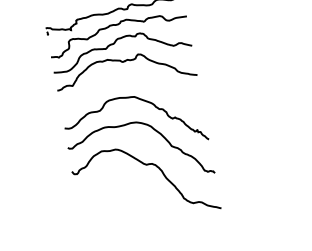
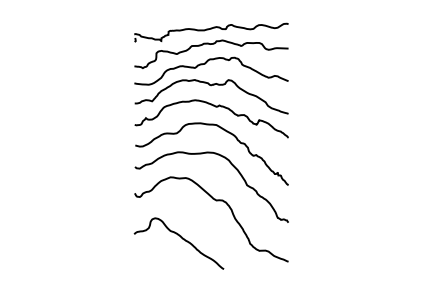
curve: (130, 81) -> (215, 107), added
curve: (122, 205) -> (182, 239), added

